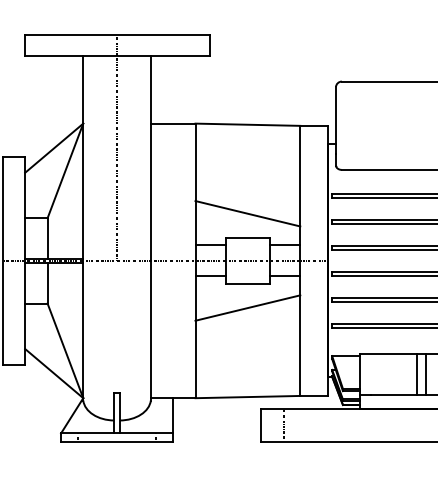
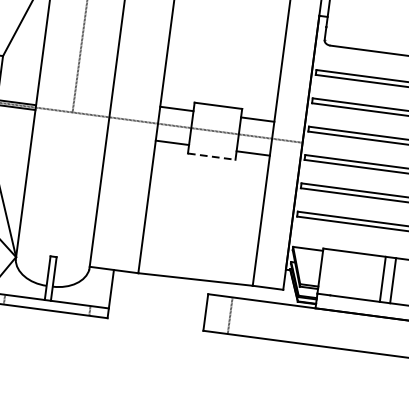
line: (247, 213) -> (221, 79), removed
line: (247, 284) -> (211, 156), solid -> dashed
line: (247, 307) -> (207, 181), removed

